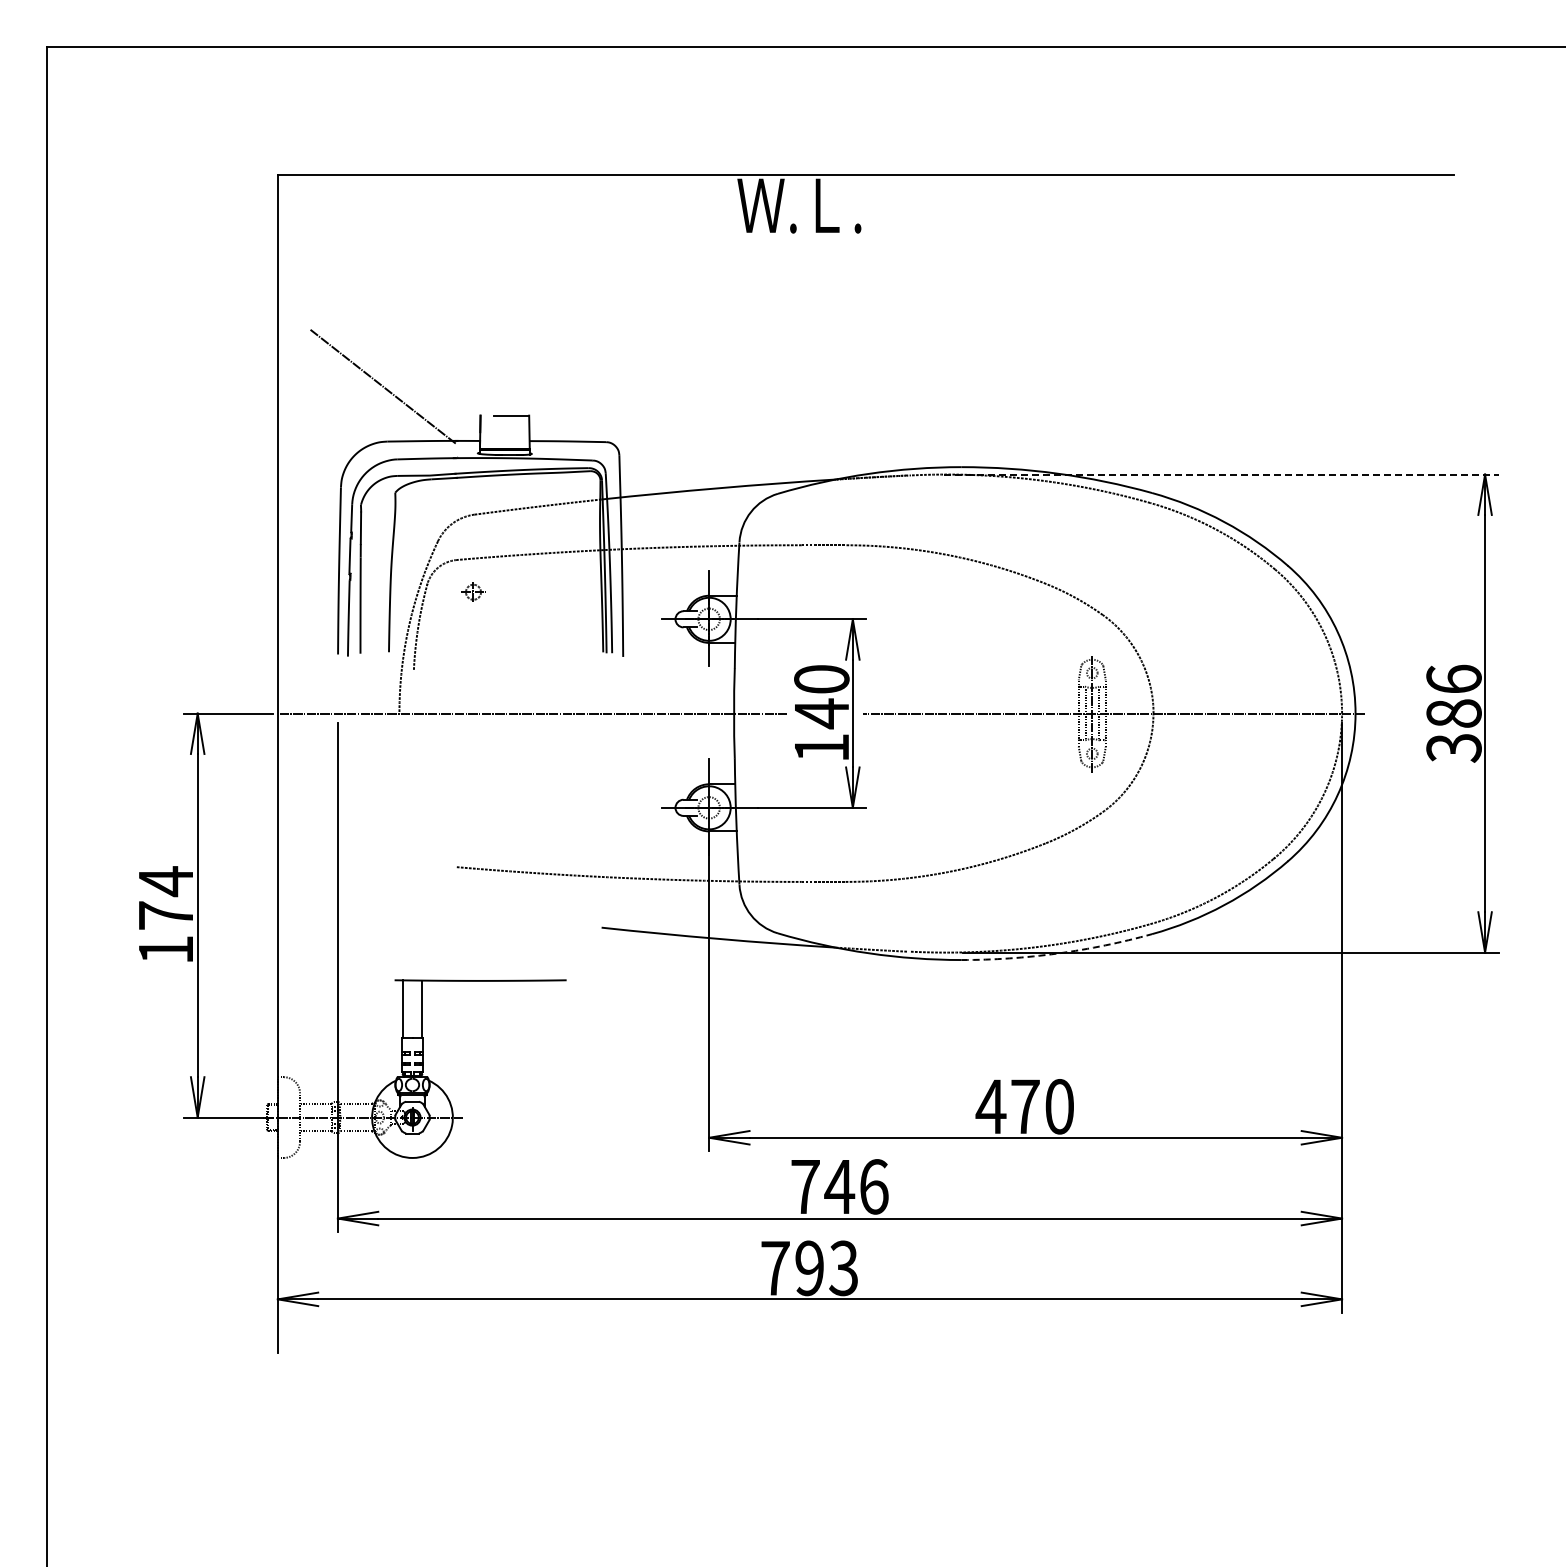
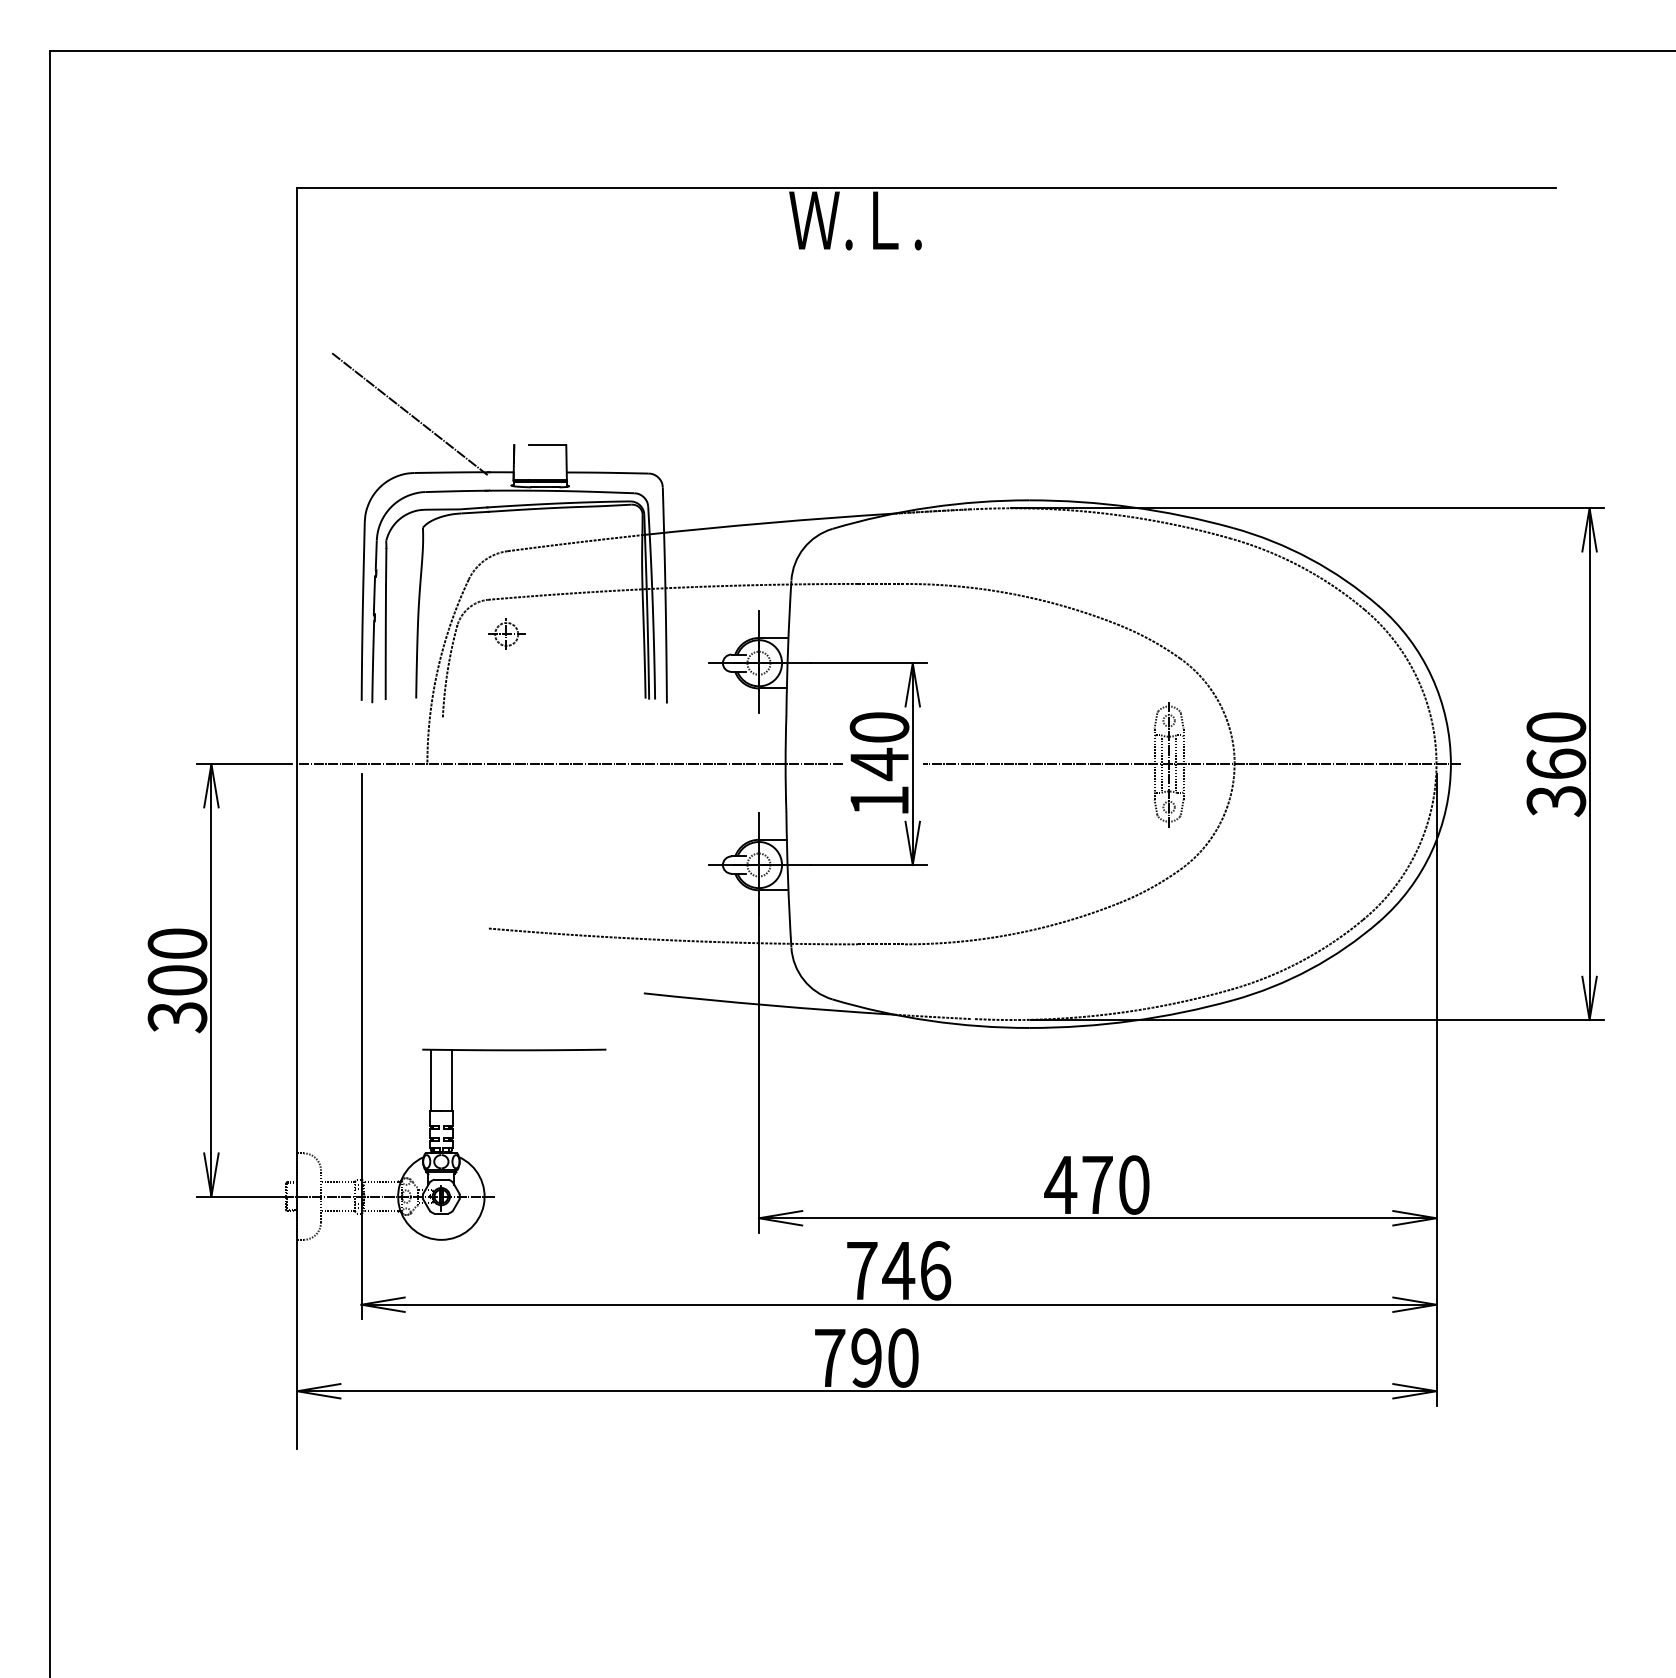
line: (1221, 474) -> (1307, 508), dashed -> solid
part: (473, 591) -> (506, 633), size x1.43
text: (1453, 695) -> (1555, 744), 386 -> 360
text: (165, 915) -> (176, 980), 174 -> 300
arc: (1057, 953) -> (1131, 1020), dashed -> solid
text: (843, 1268) -> (902, 1358), 793 -> 790

